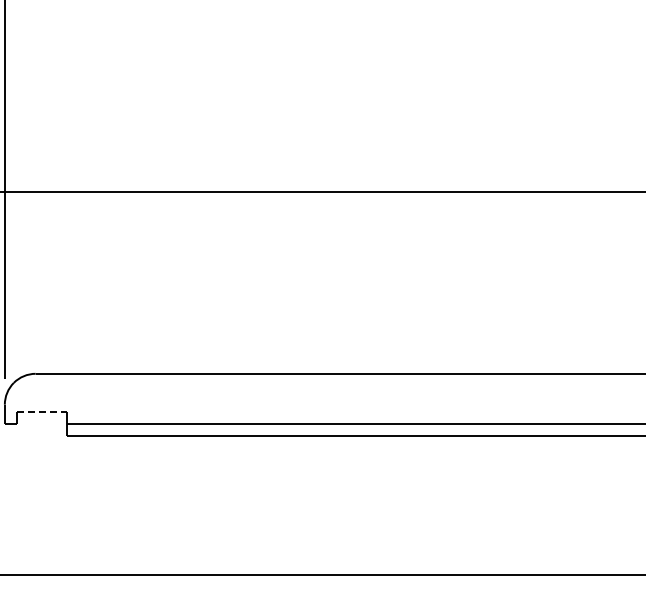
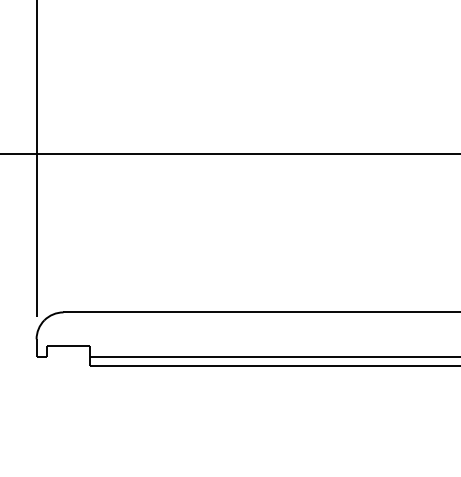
line: (41, 412) -> (68, 346), dashed -> solid

